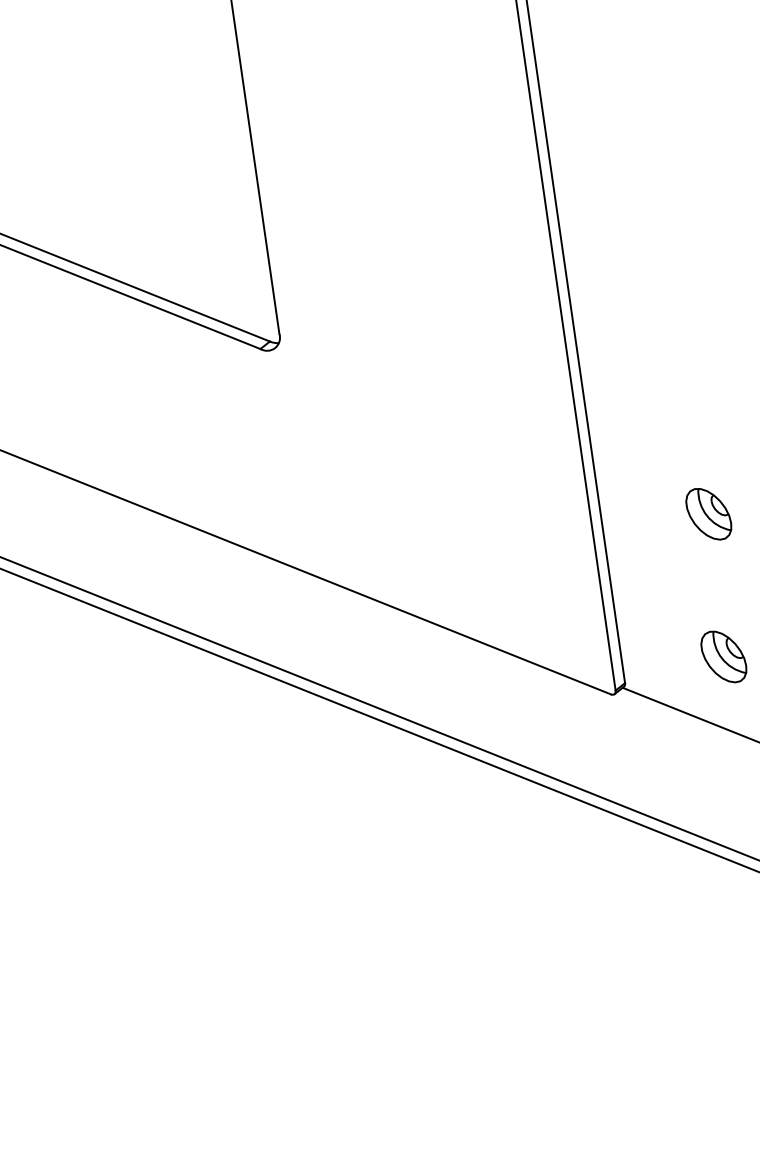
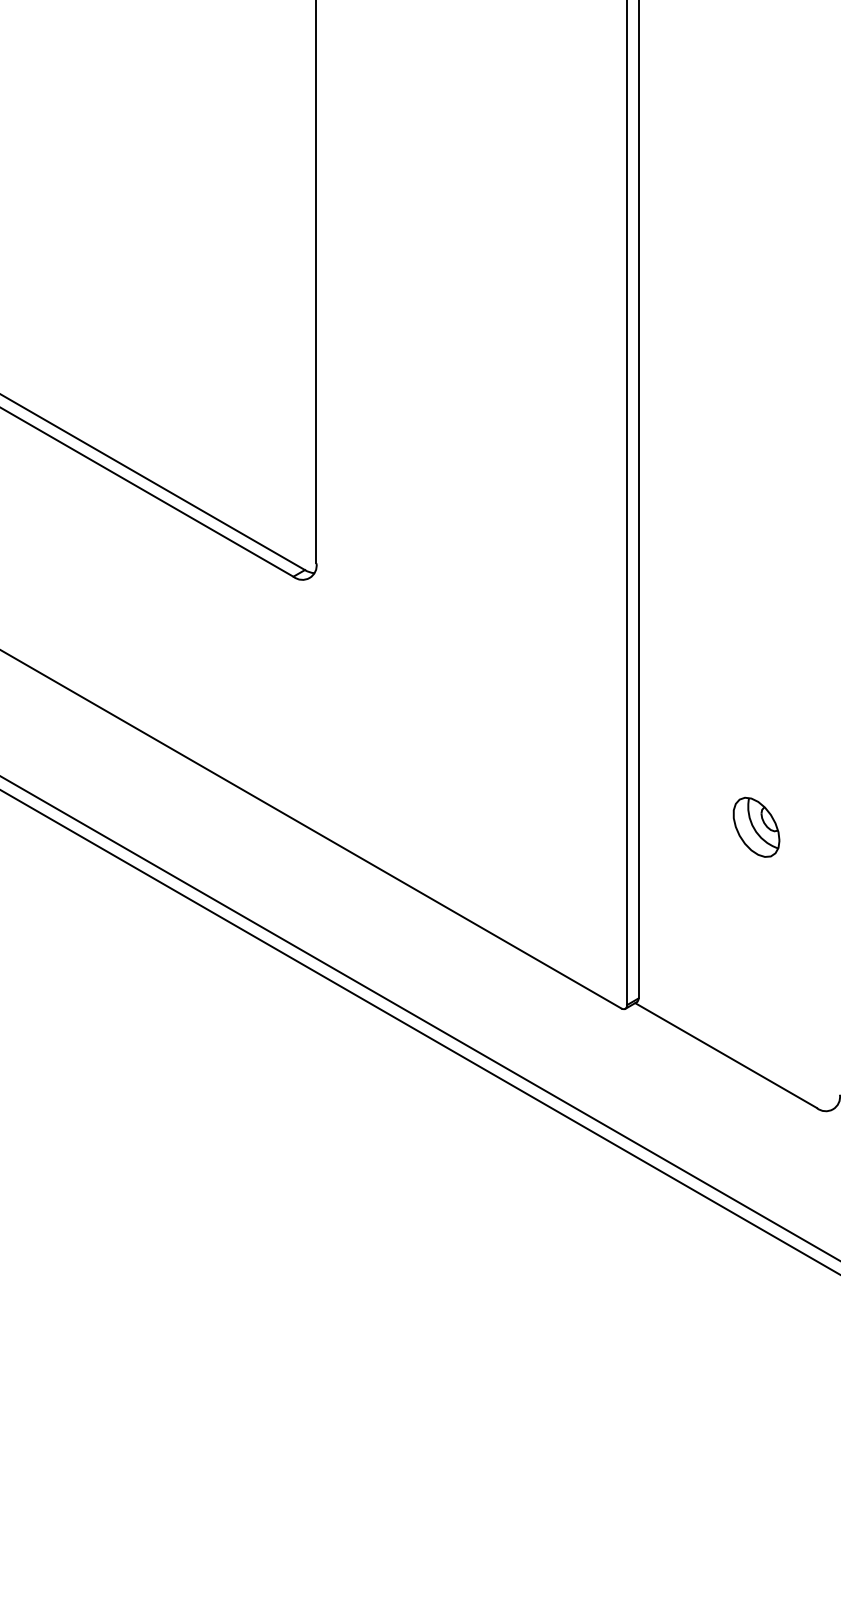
part: (723, 656) -> (750, 984), removed

